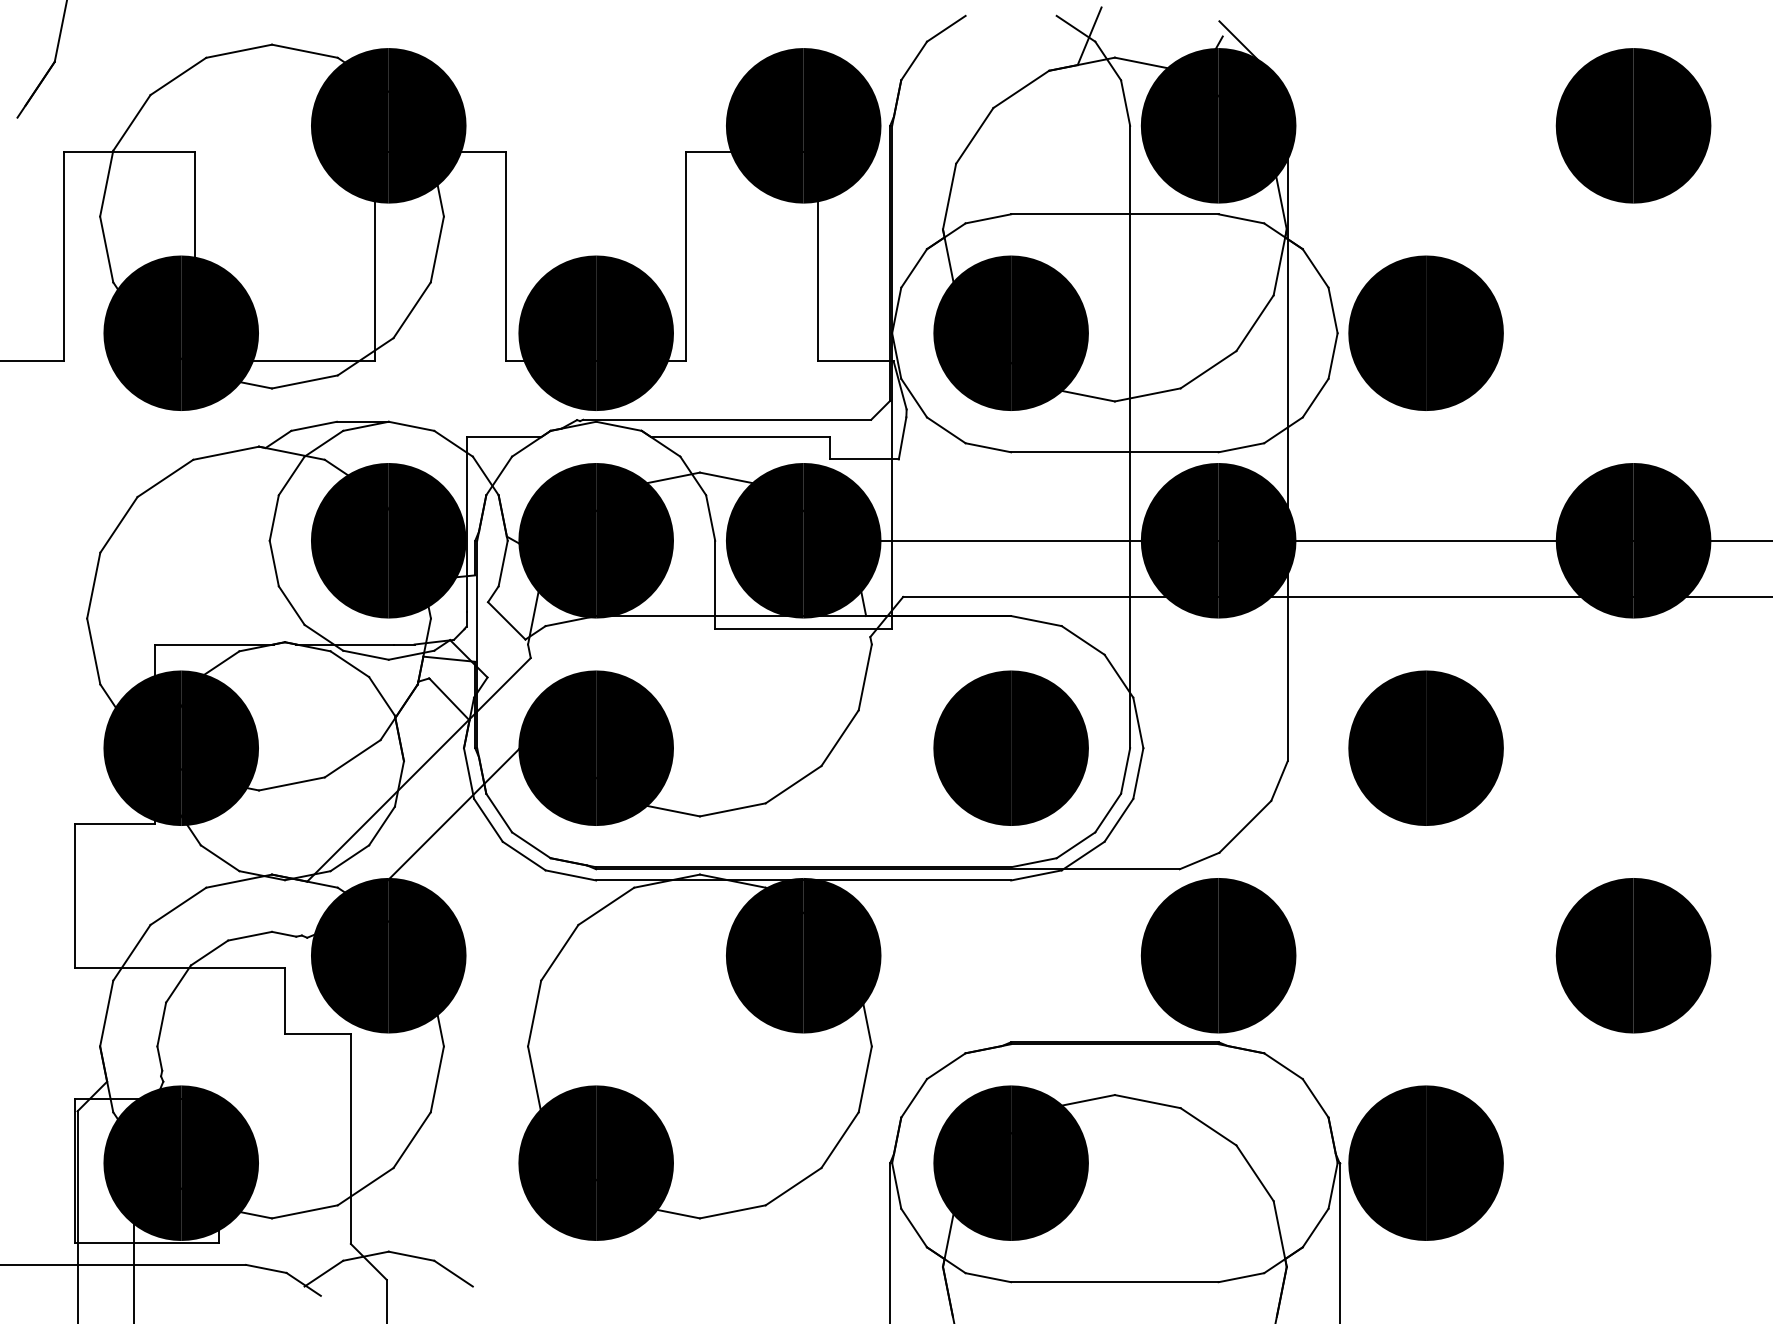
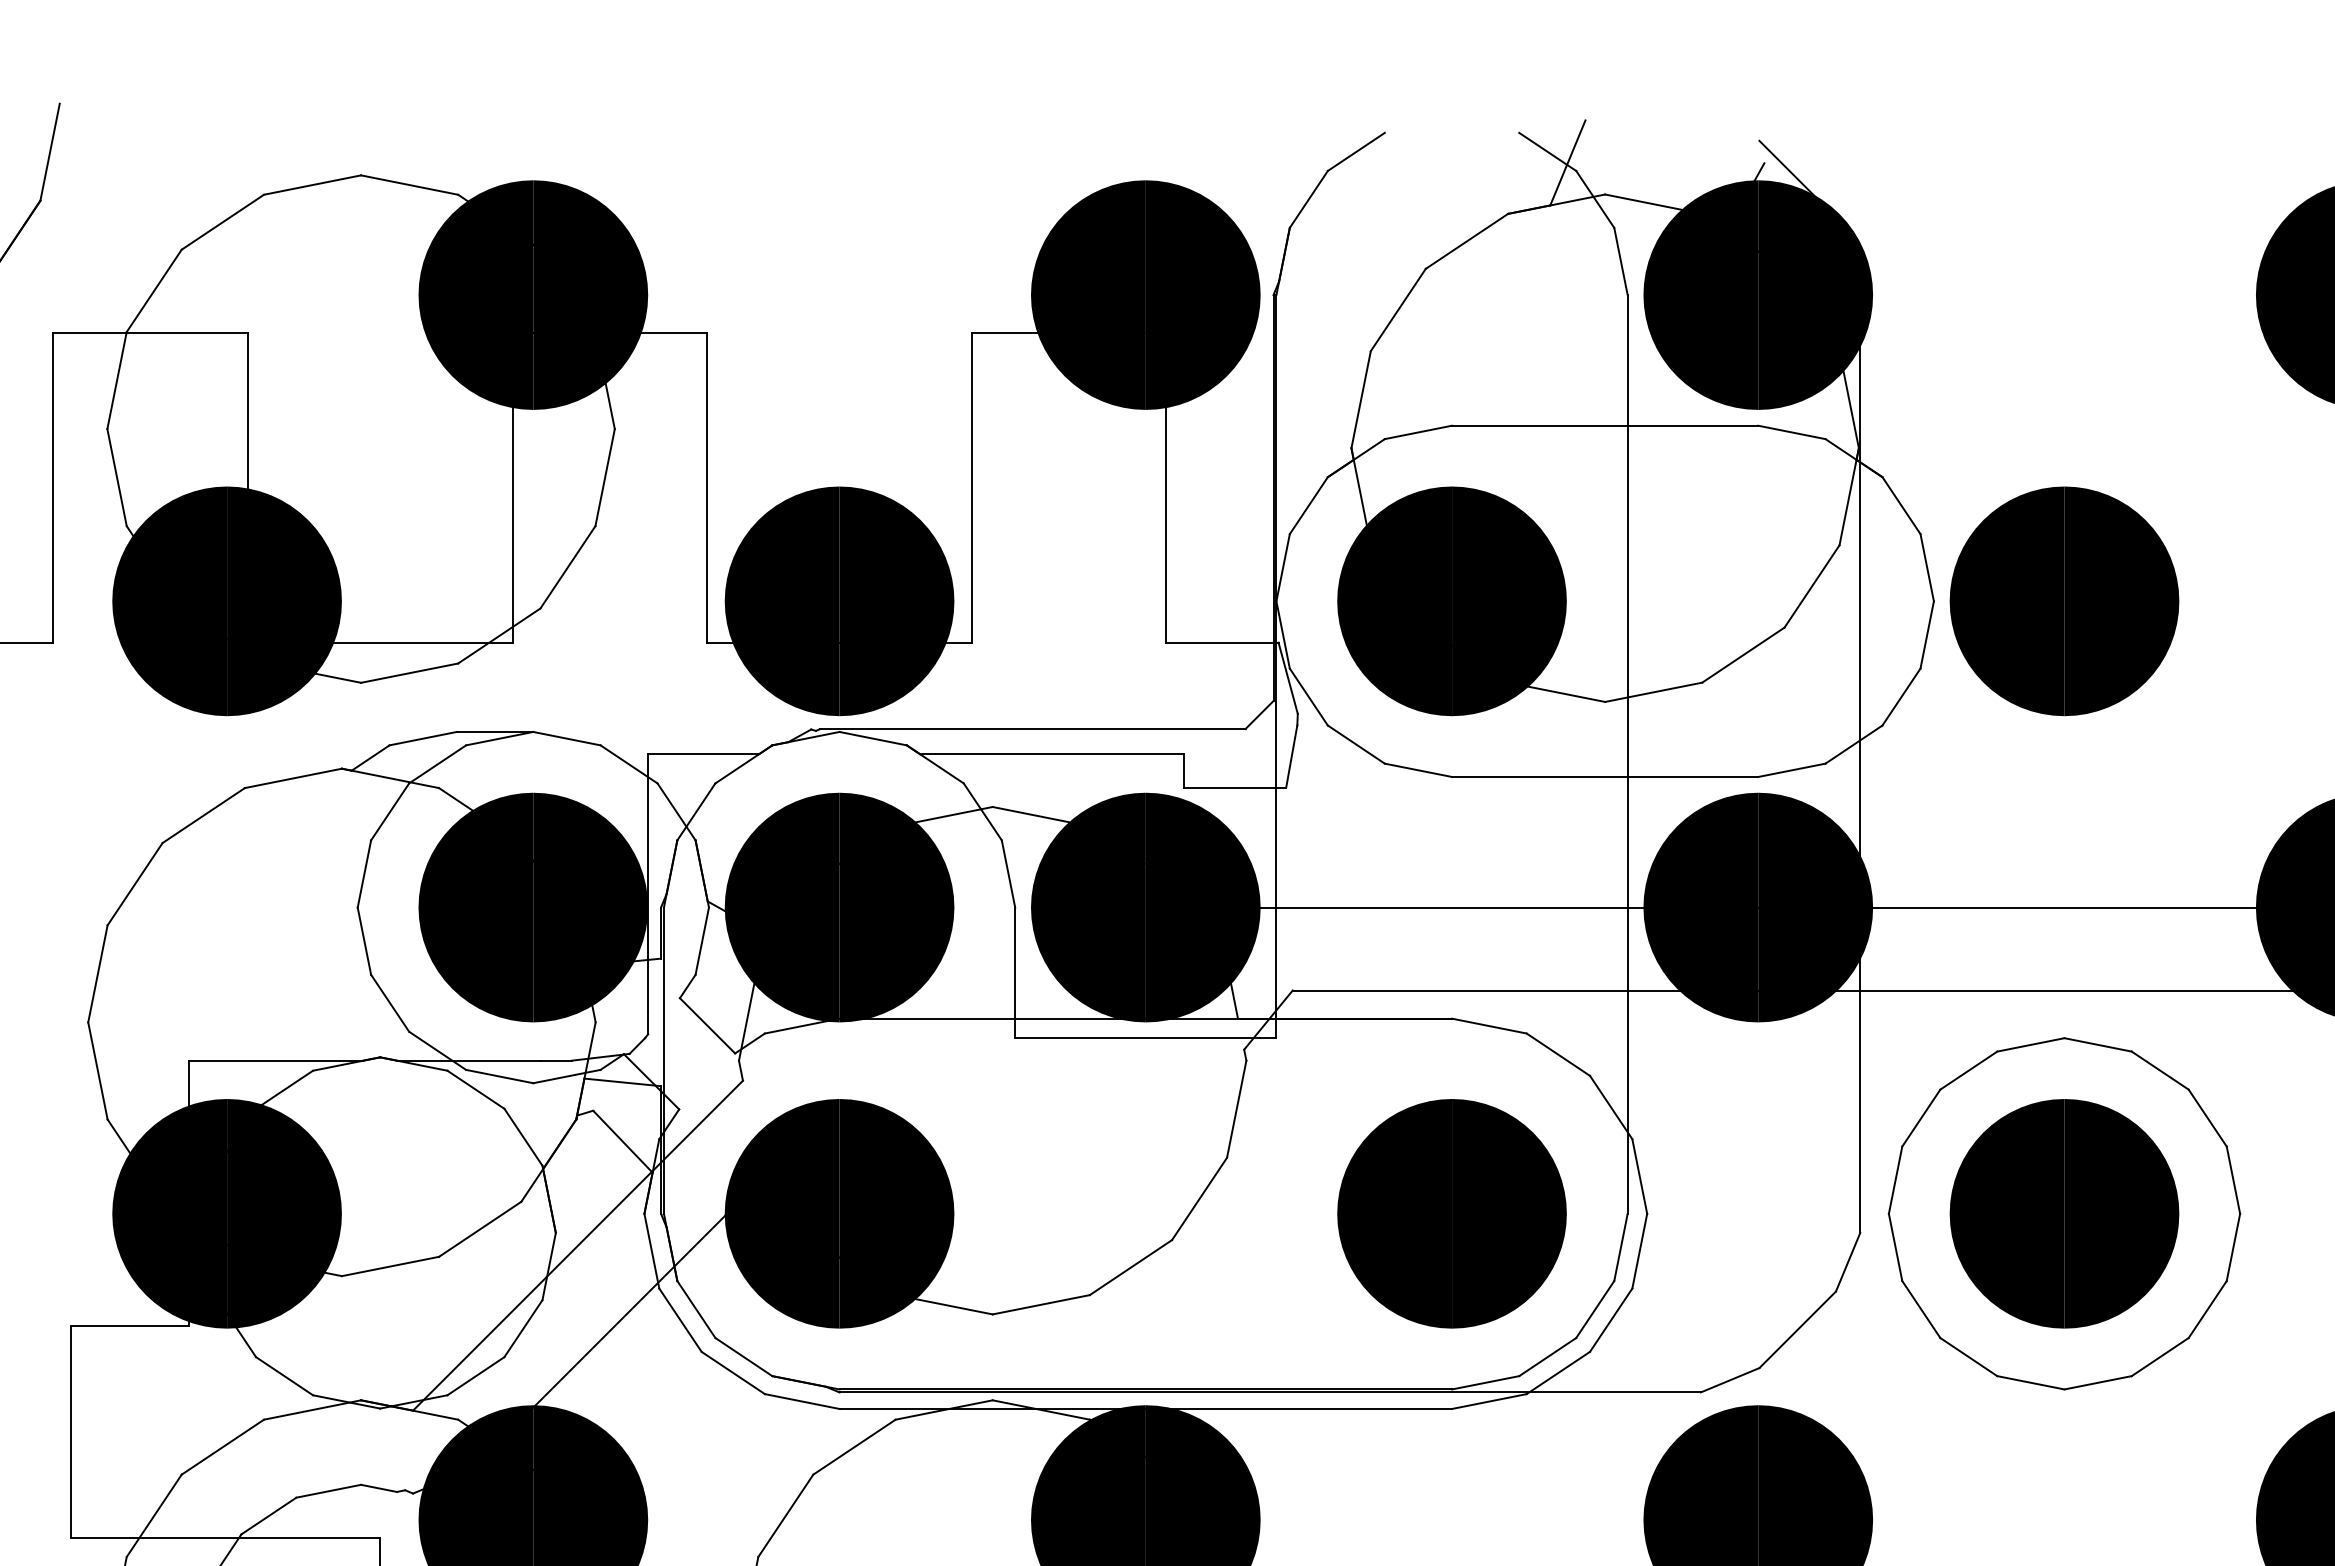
part: (1426, 748) -> (2065, 1214), added

